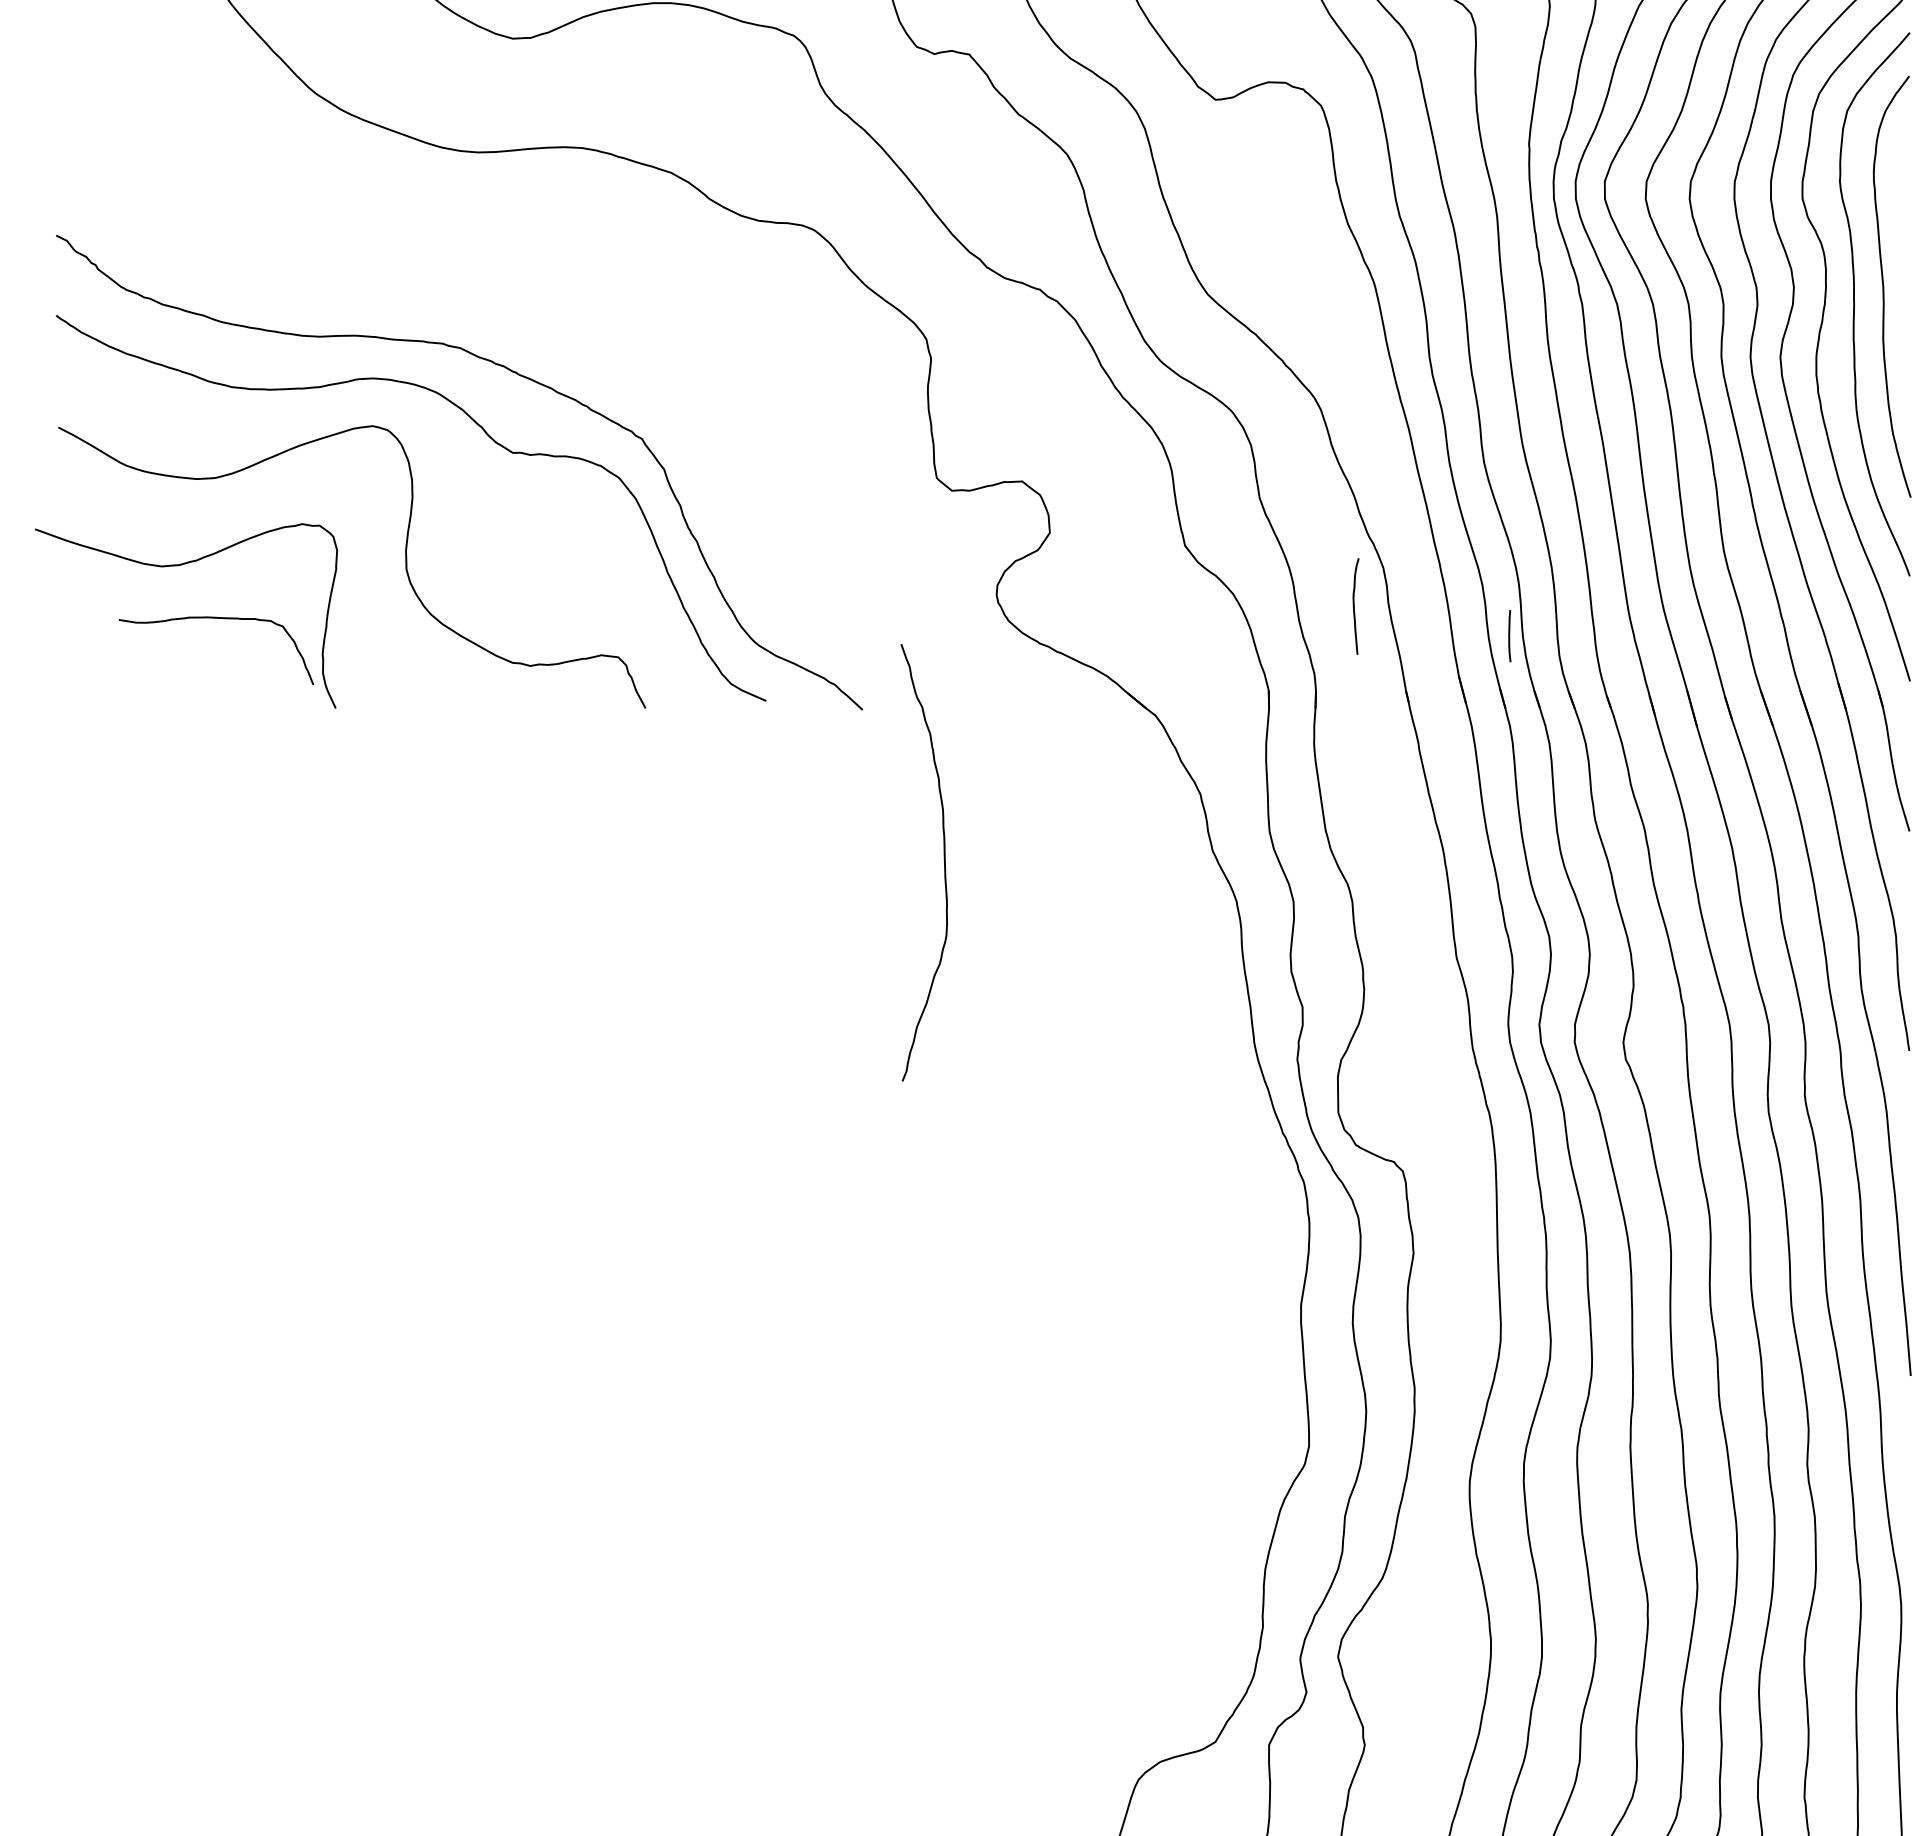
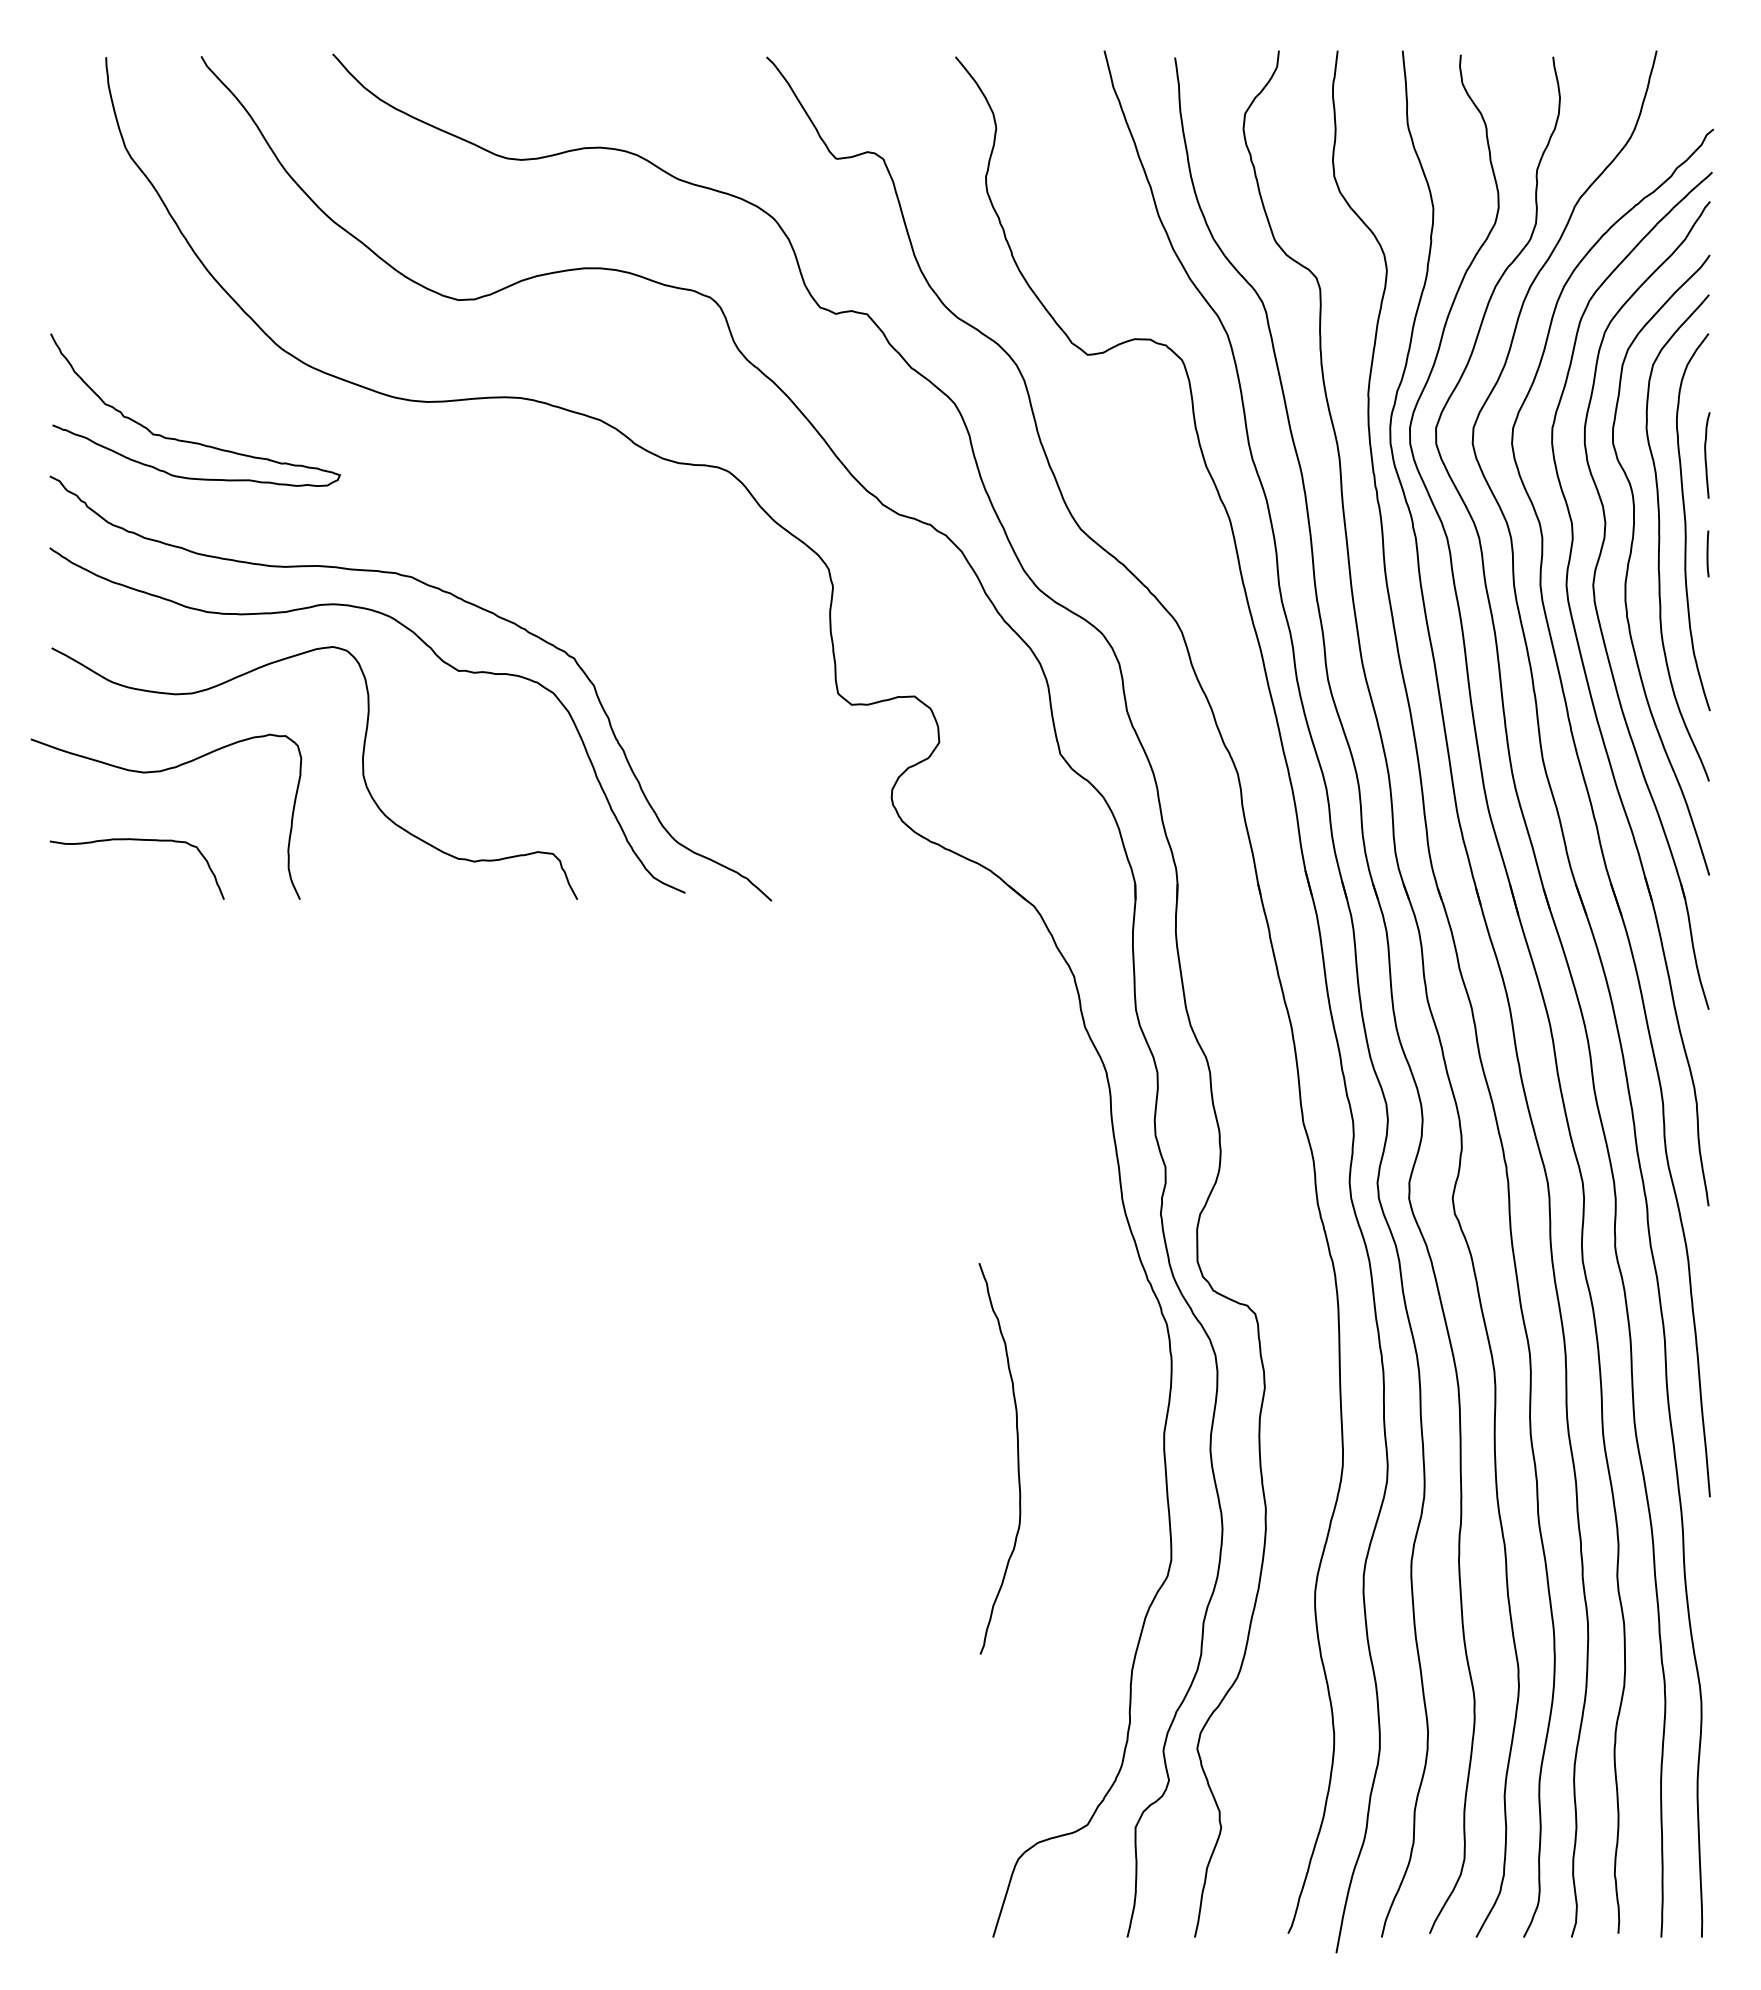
curve: (210, 195) -> (187, 440), added
curve: (1355, 606) -> (1706, 455), moved
curve: (215, 618) -> (136, 840), moved
line: (1509, 635) -> (1707, 553), moved
curve: (943, 862) -> (1017, 1458), moved

